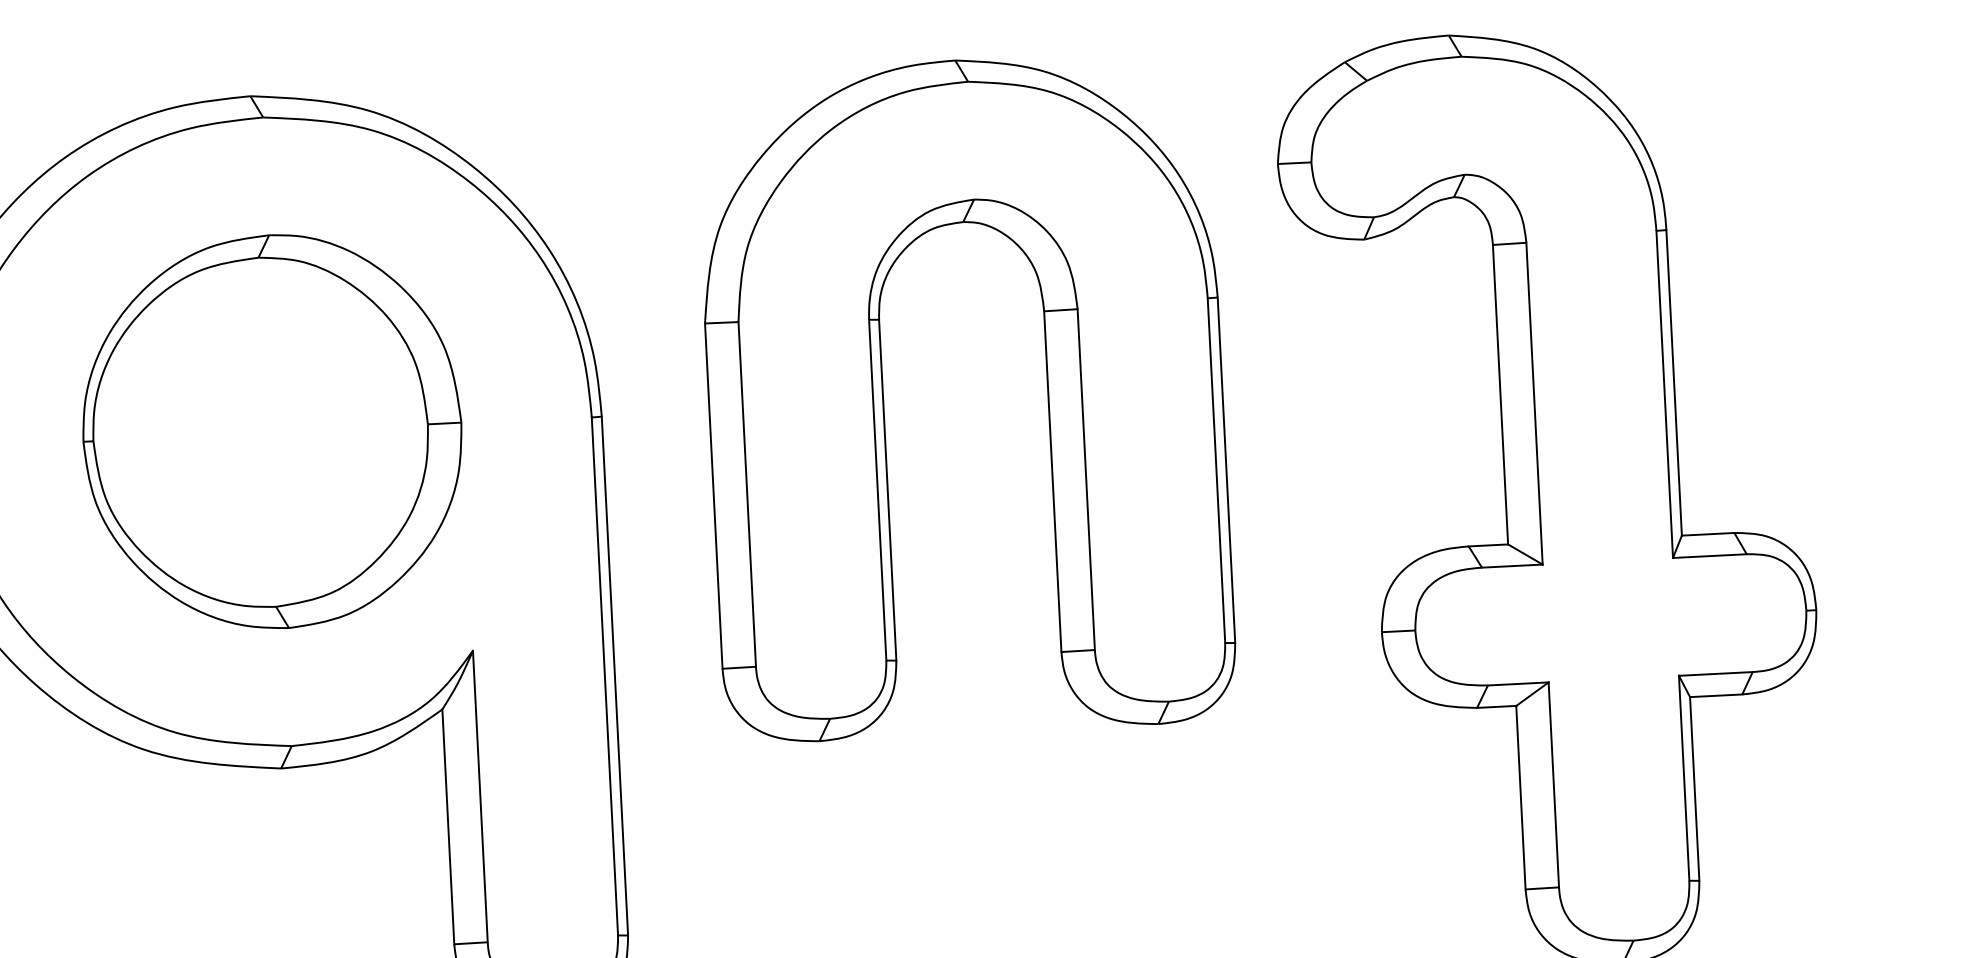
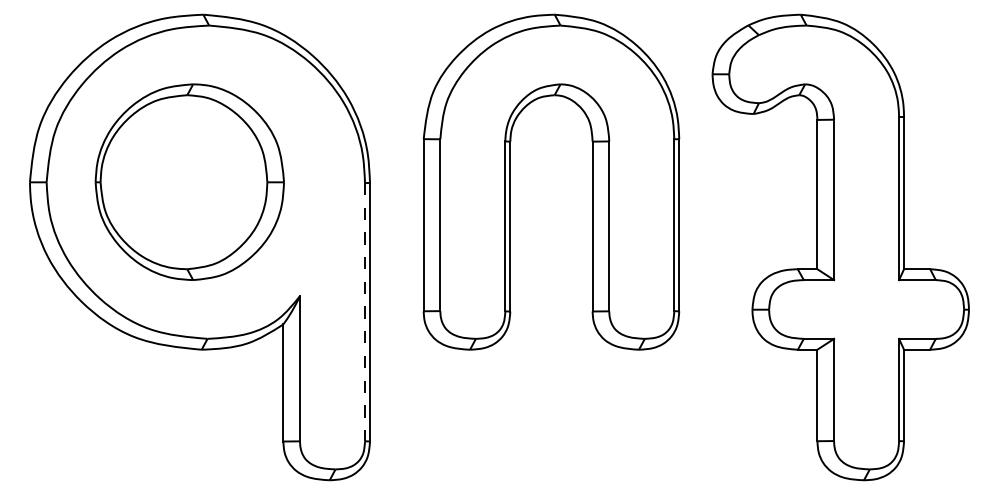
part: (271, 430) -> (189, 181), moved
line: (605, 677) -> (365, 312), solid -> dashed

